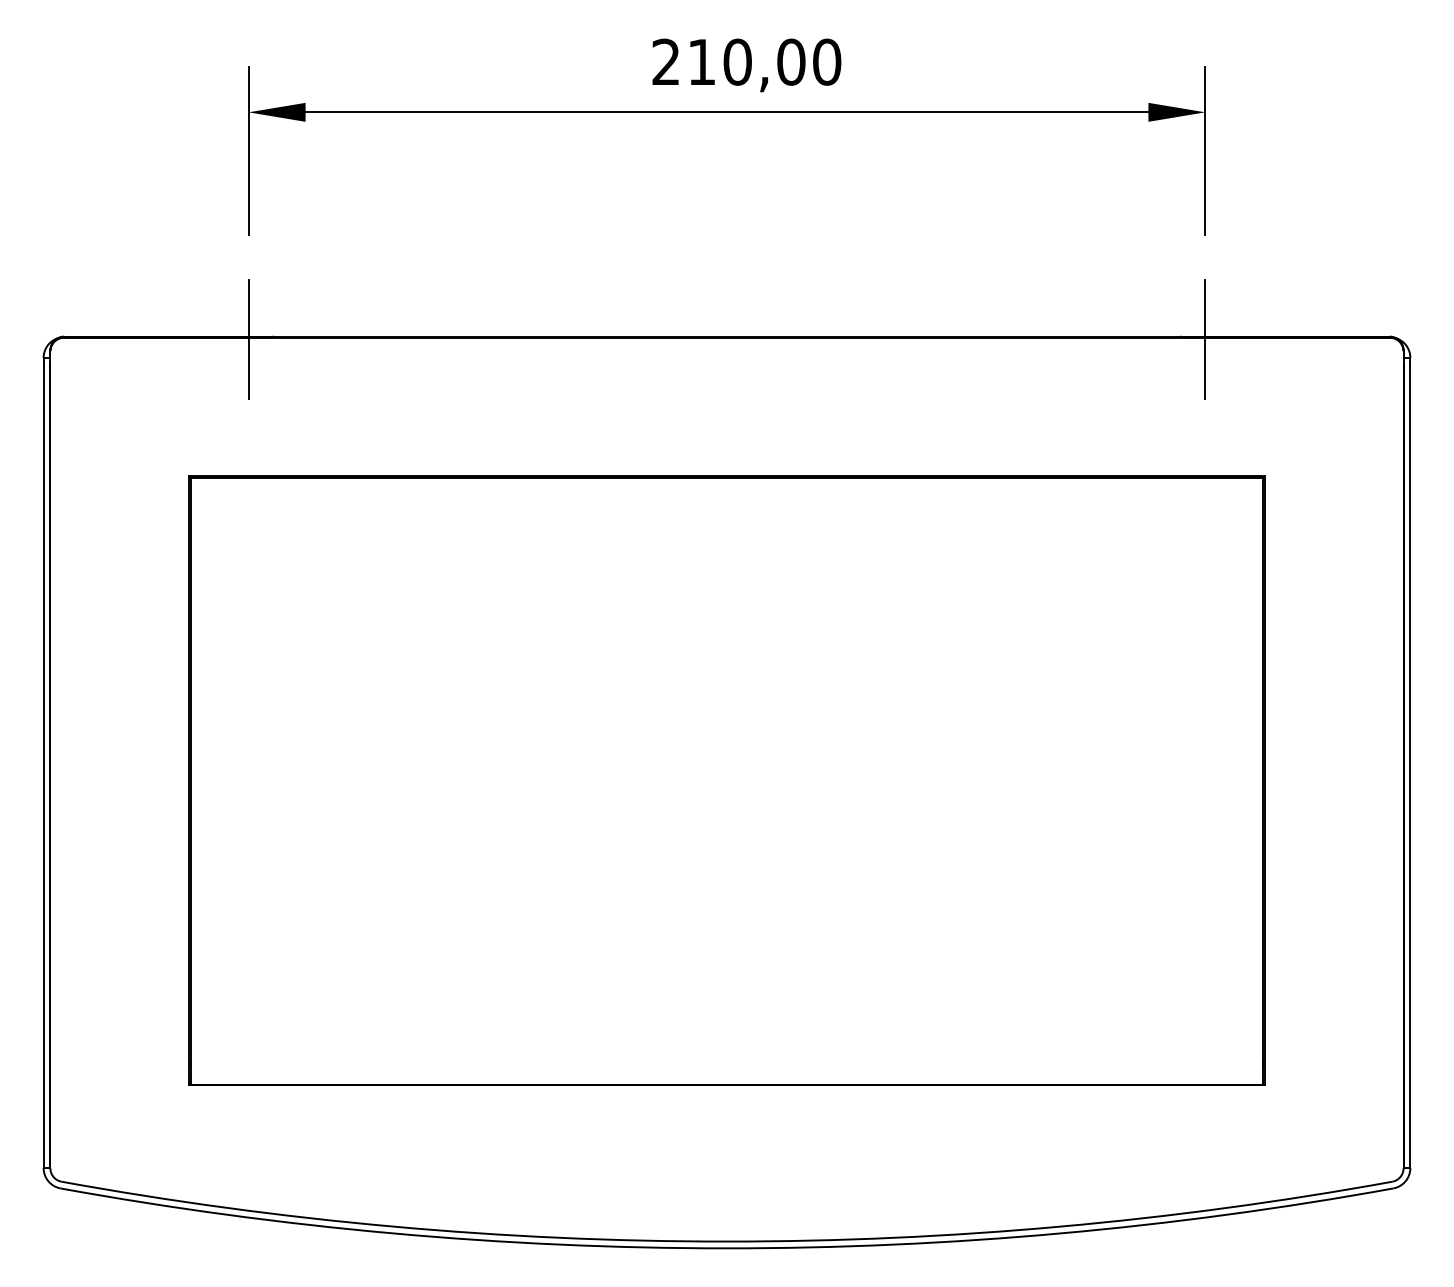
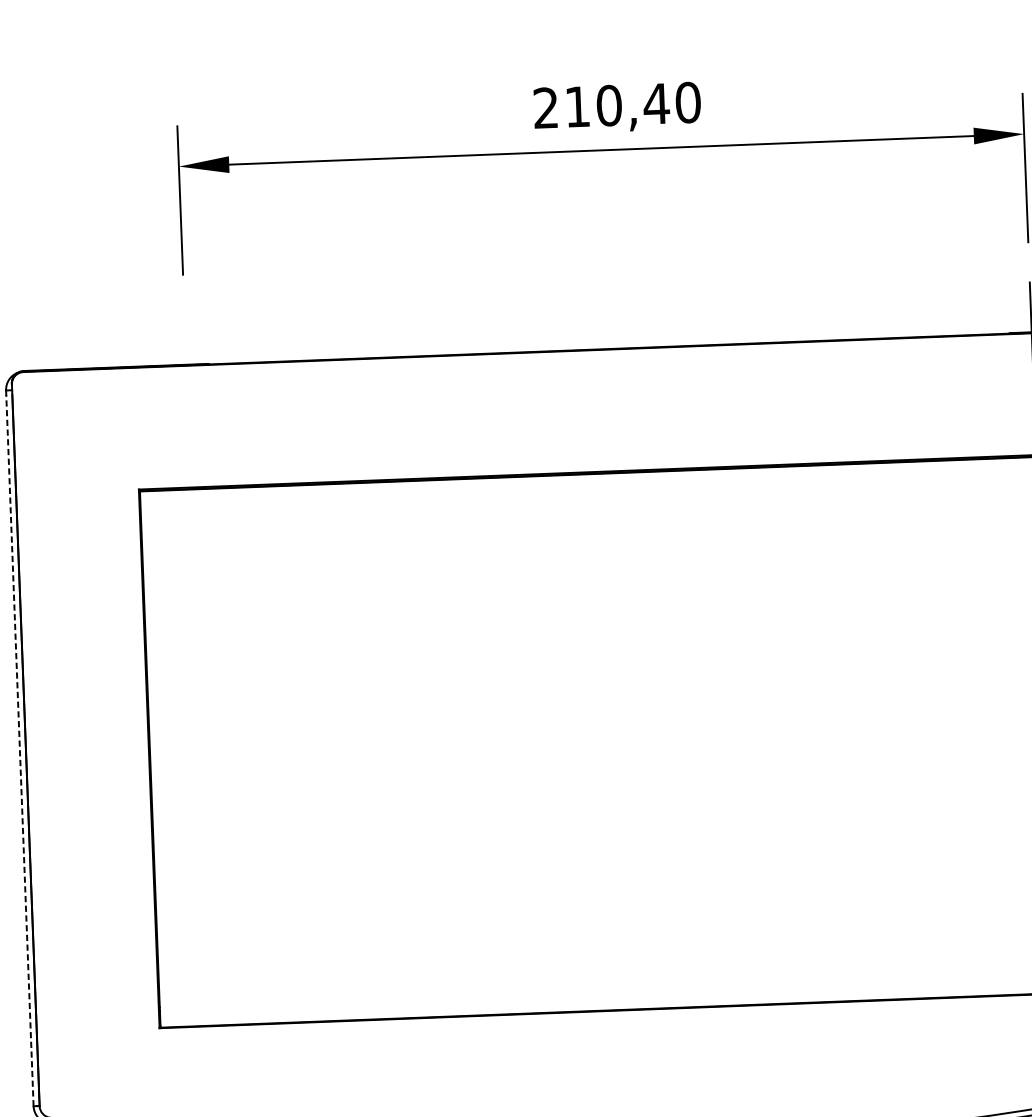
text: (791, 61) -> (656, 103), 210,00 -> 210,40
line: (248, 339) -> (186, 367), removed
line: (43, 765) -> (19, 750), solid -> dashed

